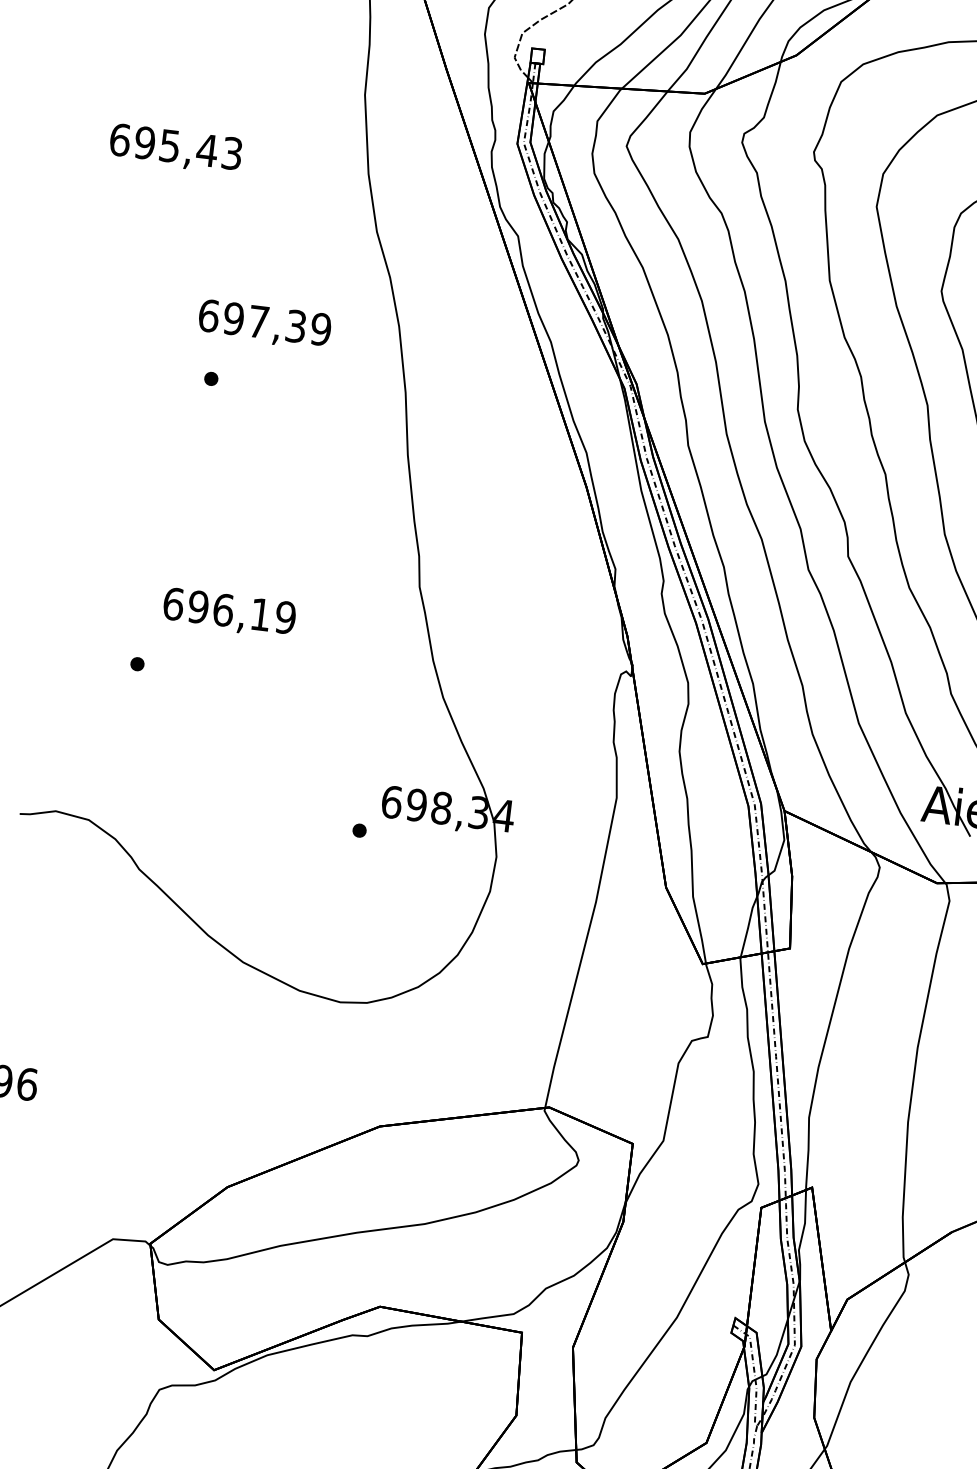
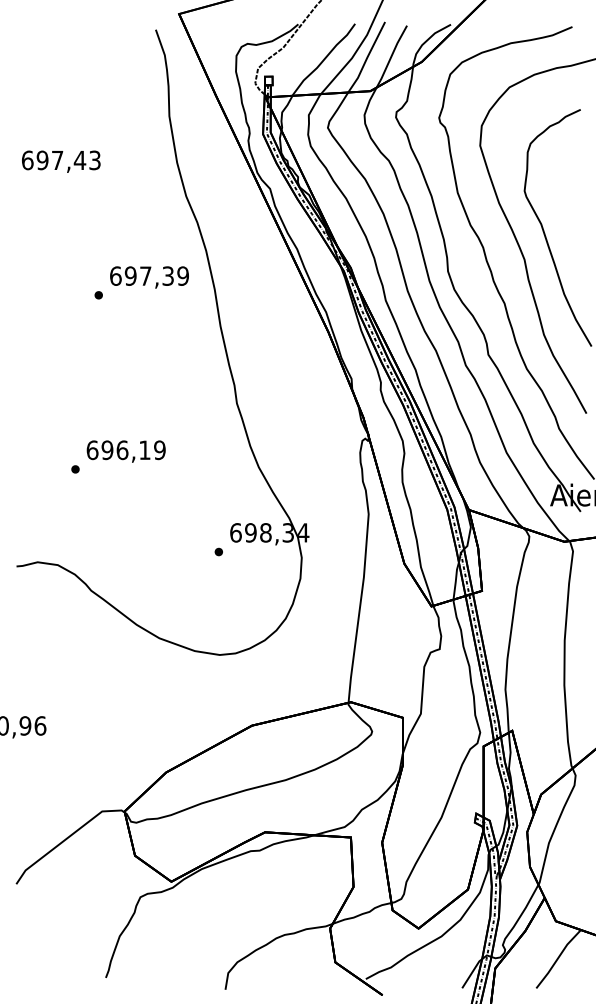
text: (169, 146) -> (57, 160), 695,43 -> 697,43
text: (264, 324) -> (149, 277), moved
text: (228, 612) -> (125, 451), moved

